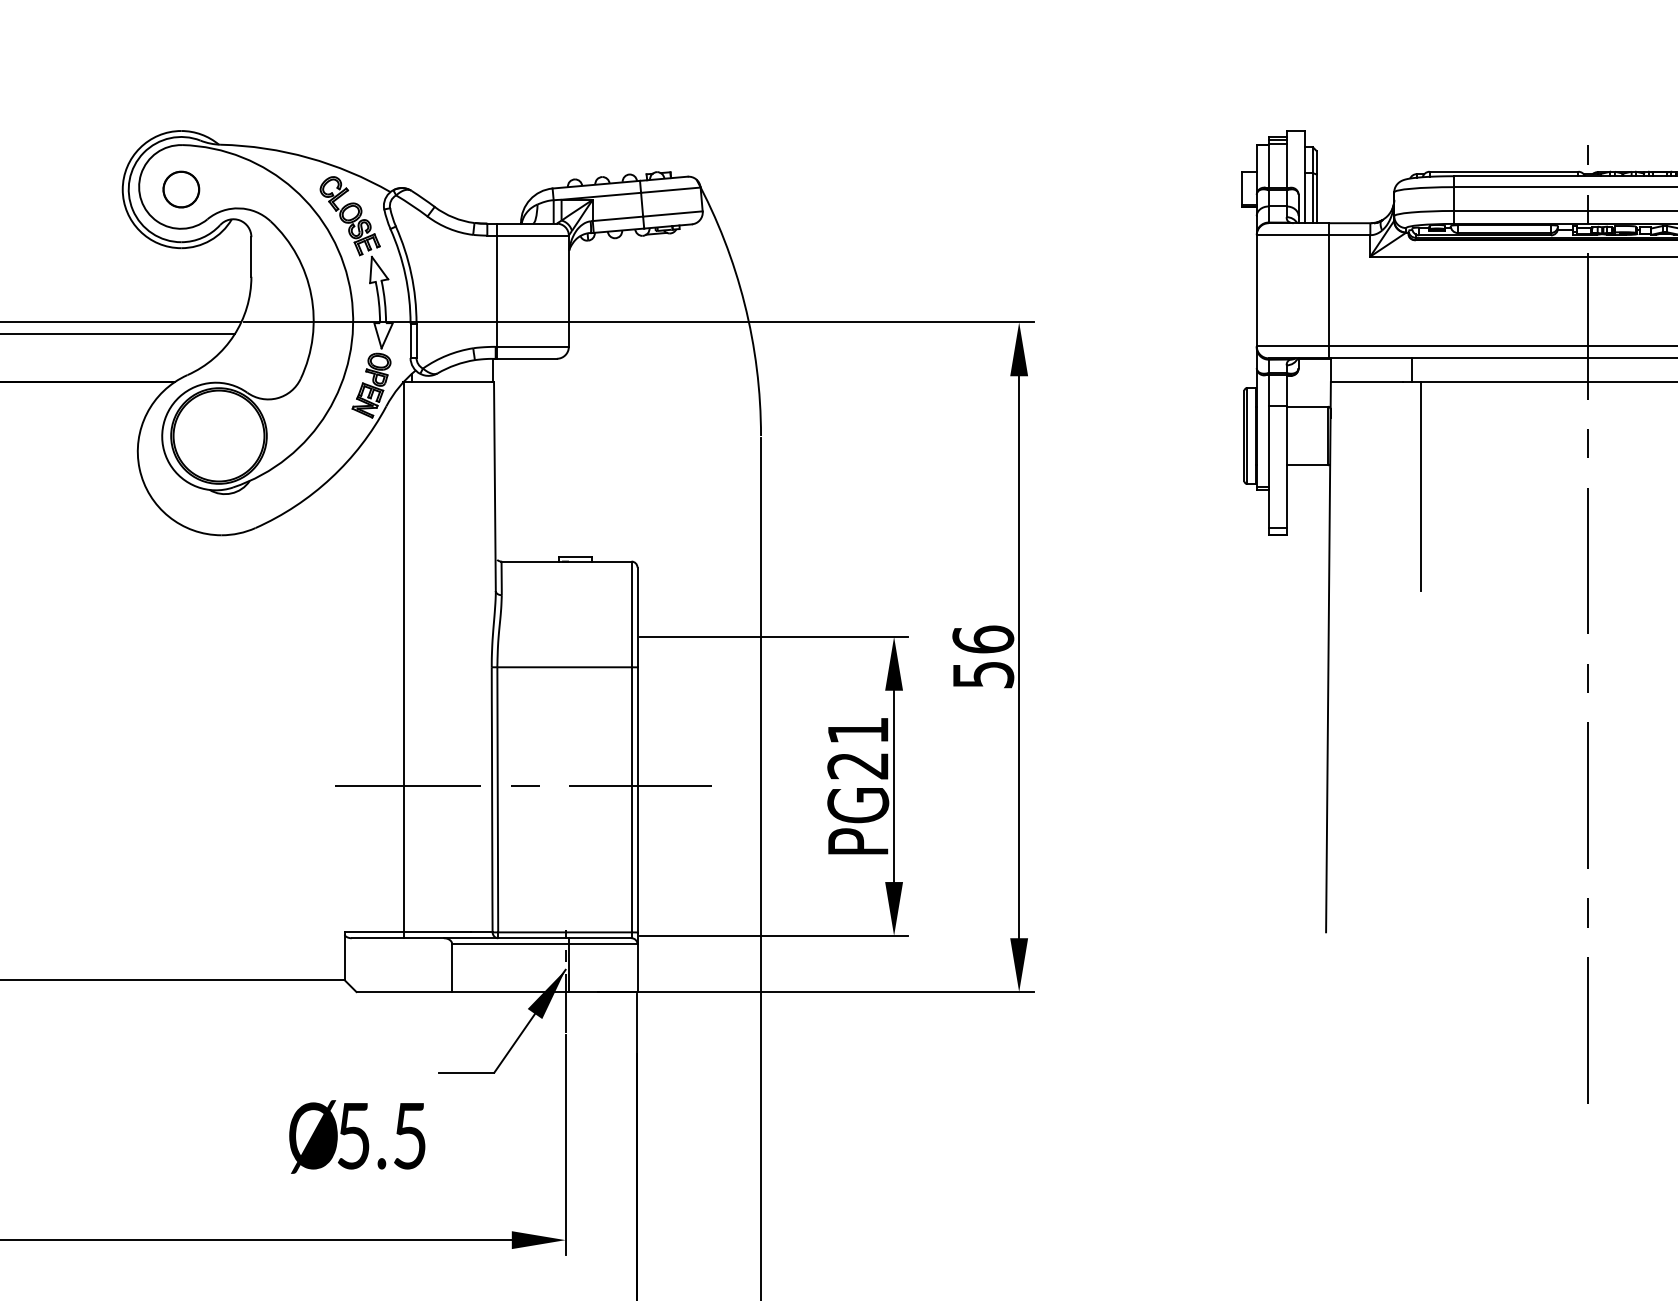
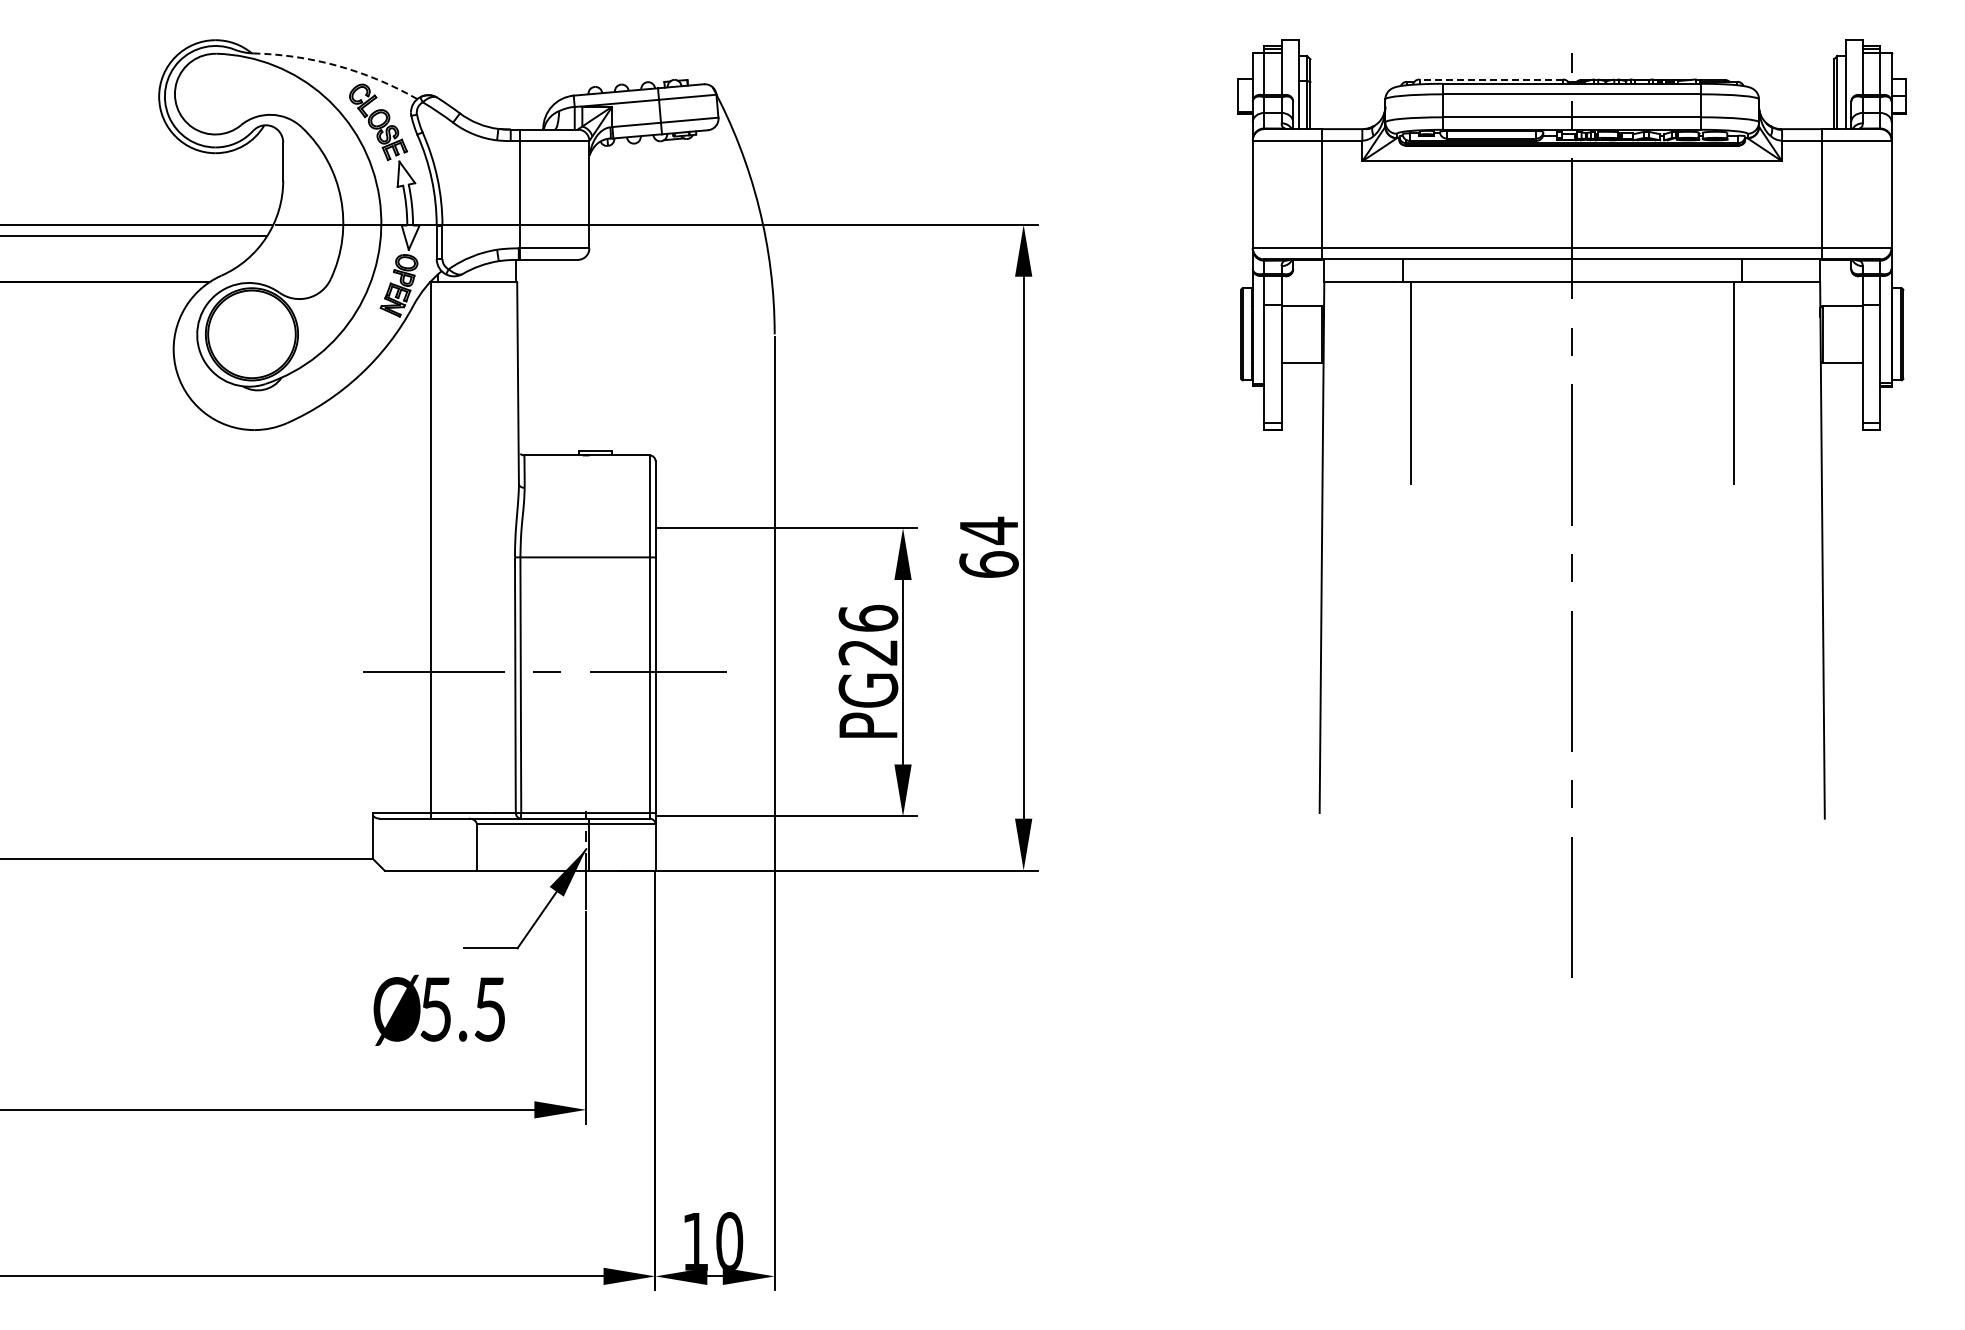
arc: (308, 158) -> (338, 66), solid -> dashed
line: (1504, 171) -> (1491, 79), solid -> dashed
part: (181, 189) -> (215, 96), removed
text: (982, 655) -> (988, 546), 56 -> 64
text: (858, 729) -> (868, 617), PG21 -> PG26
text: (356, 1136) -> (438, 1009), moved

